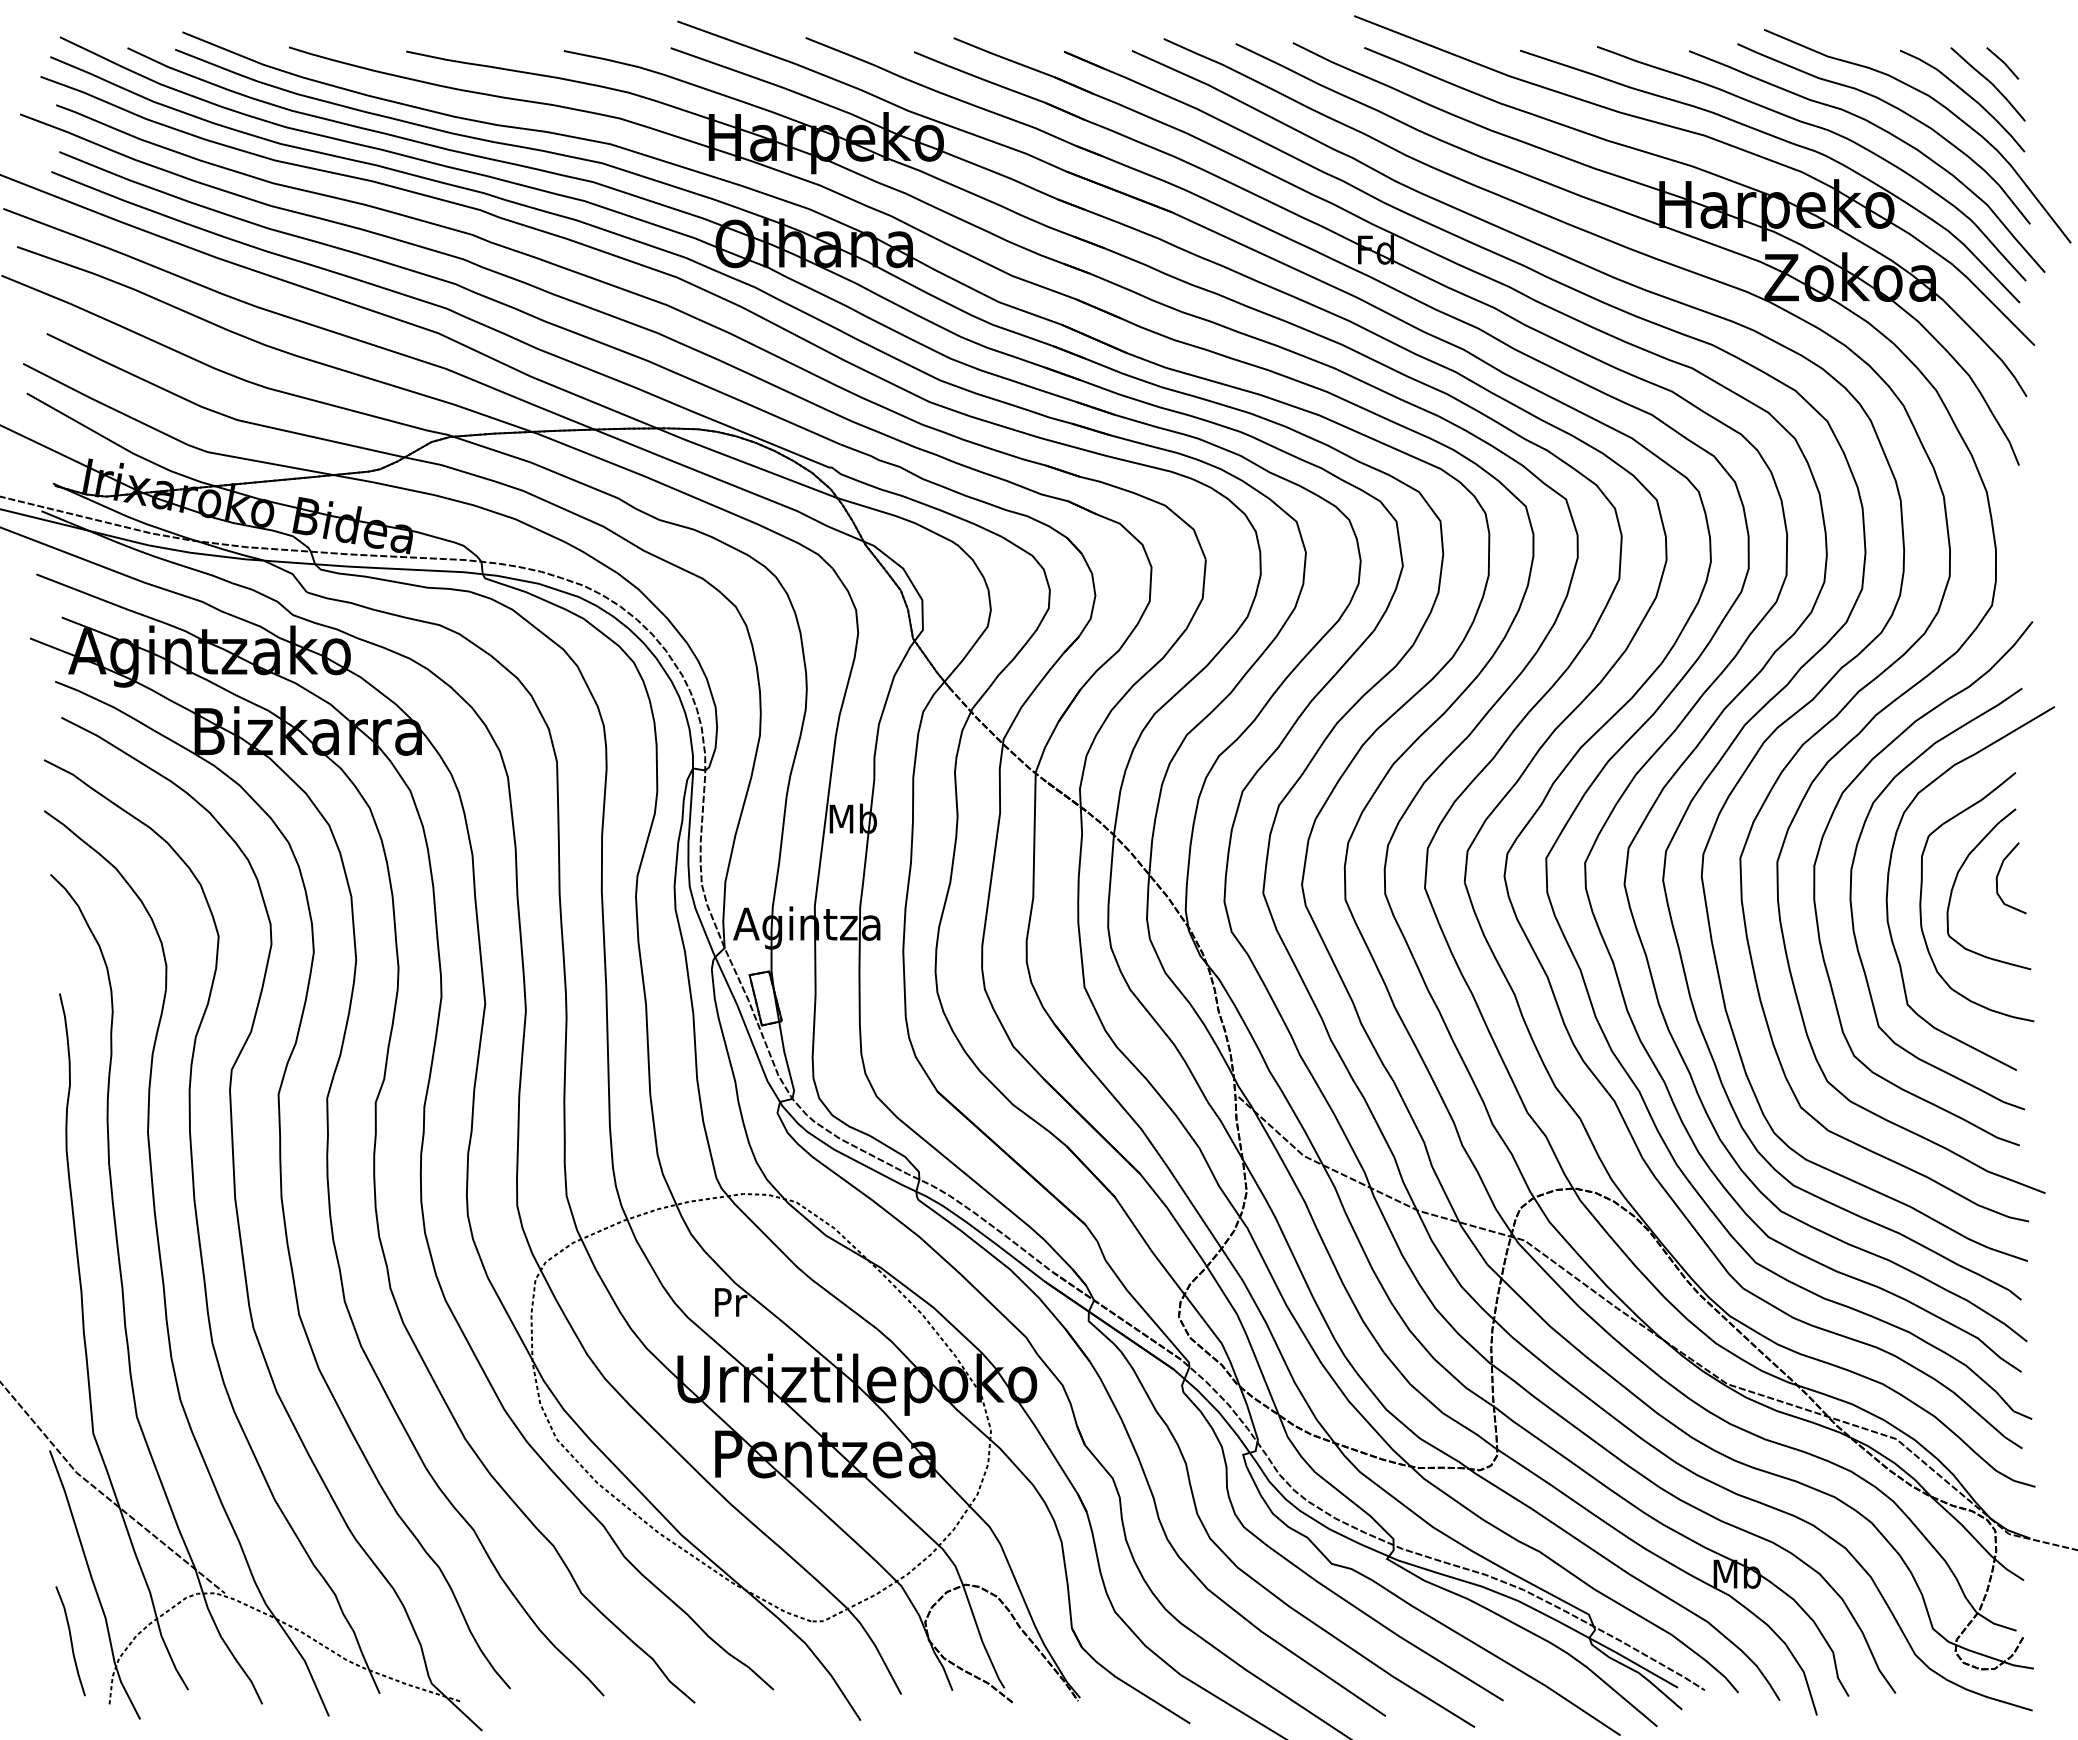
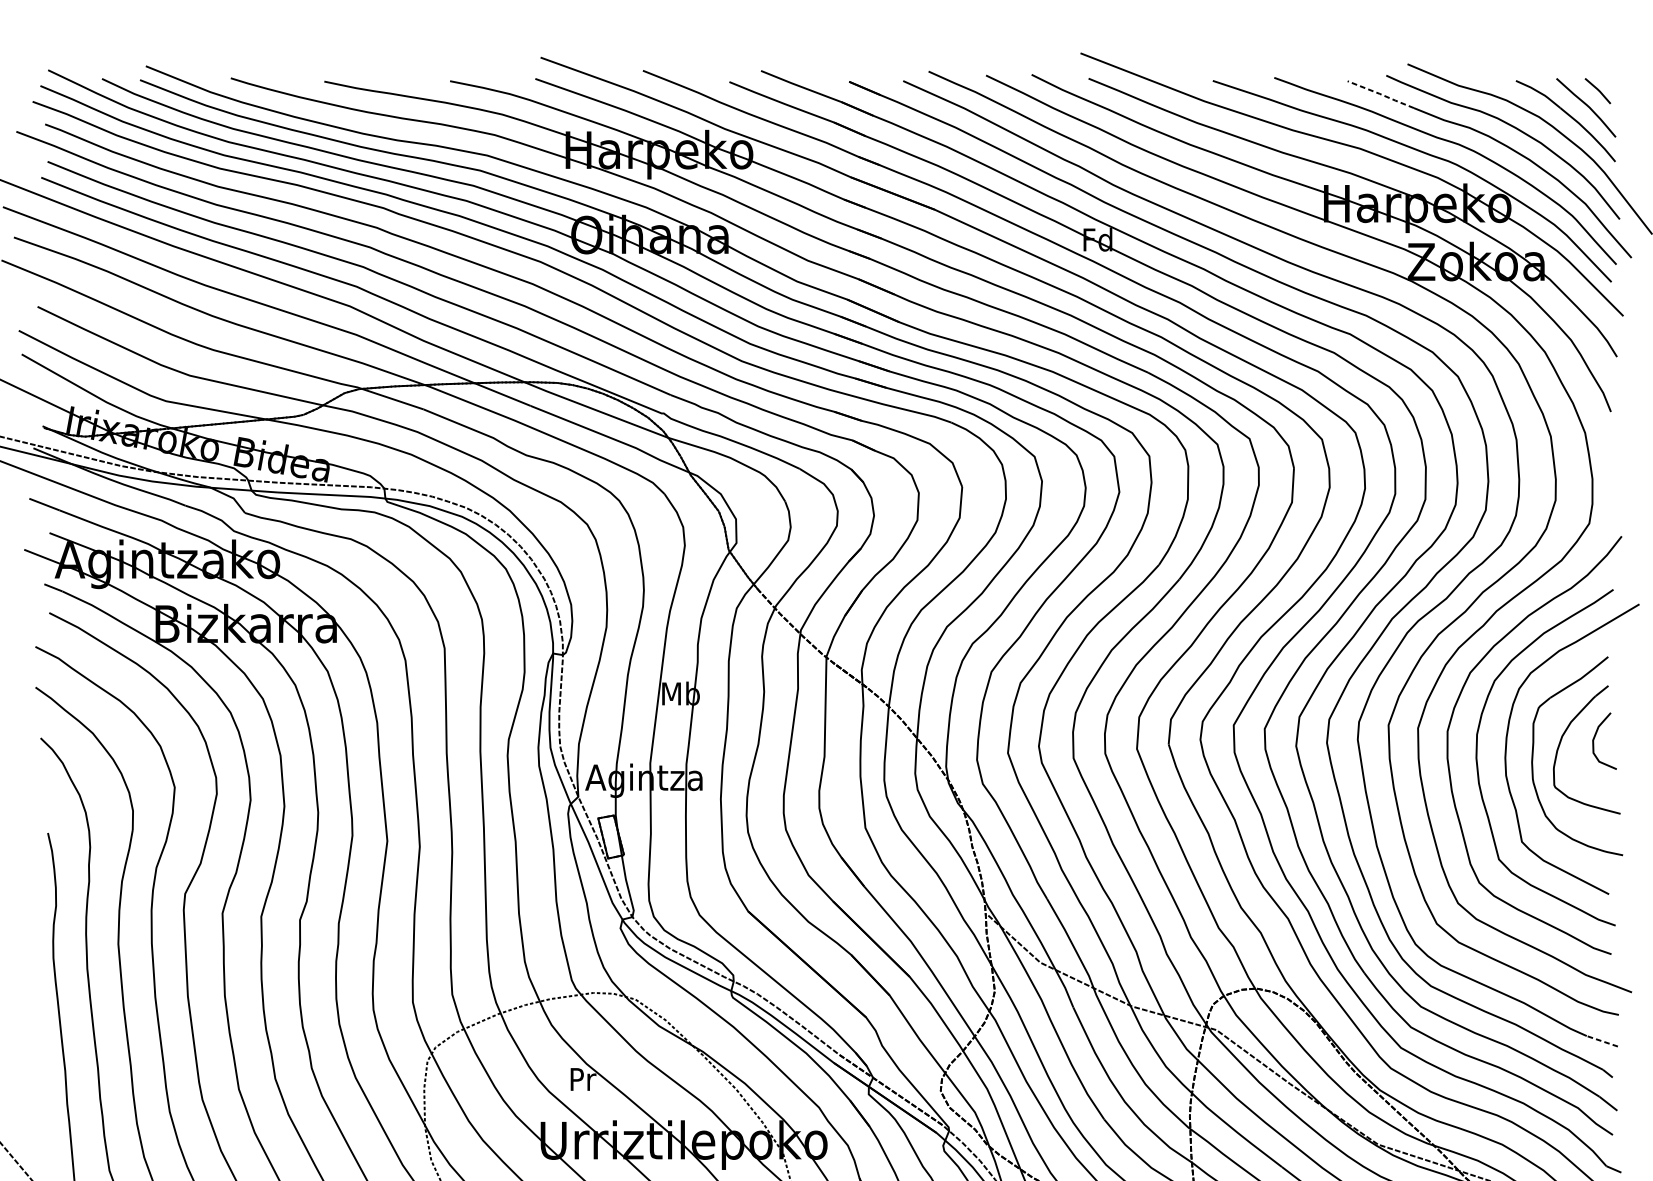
line: (1731, 67) -> (1381, 94), solid -> dashed
line: (2008, 1254) -> (1602, 1041), solid -> dashed

